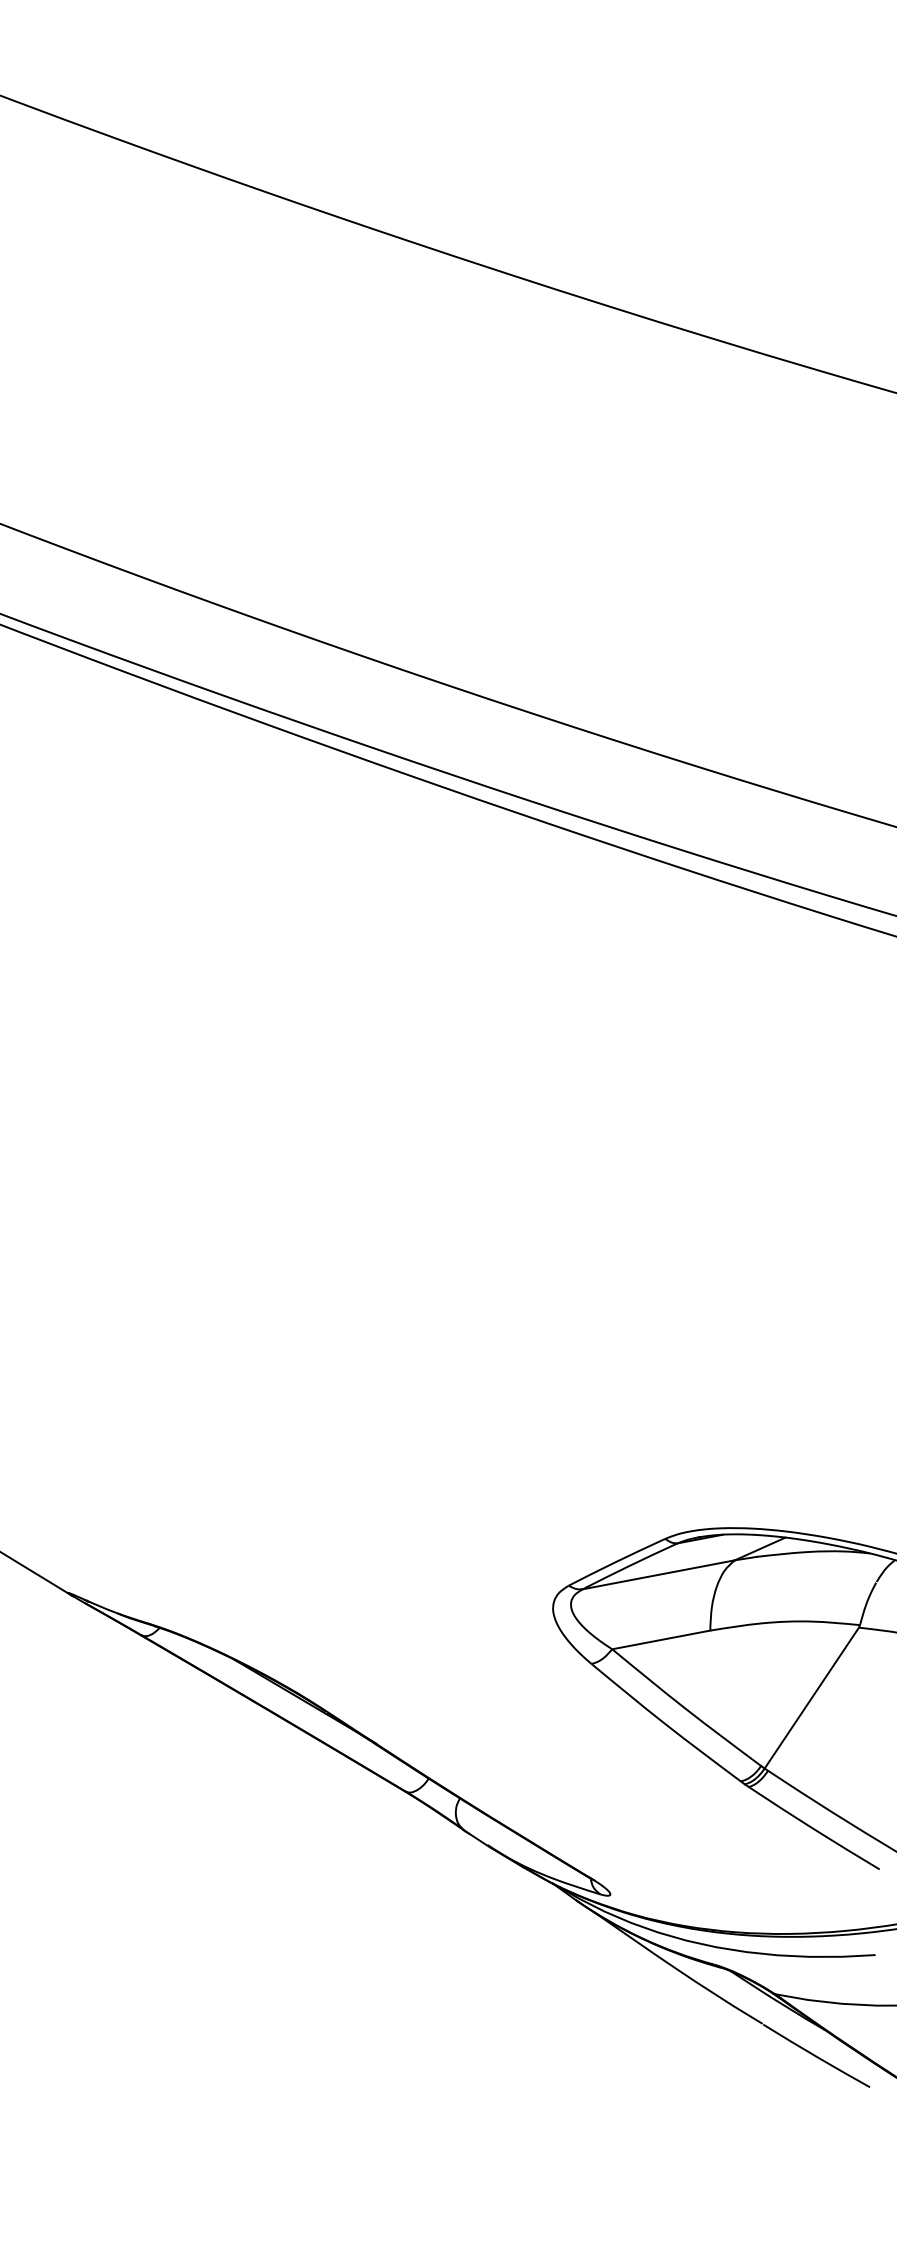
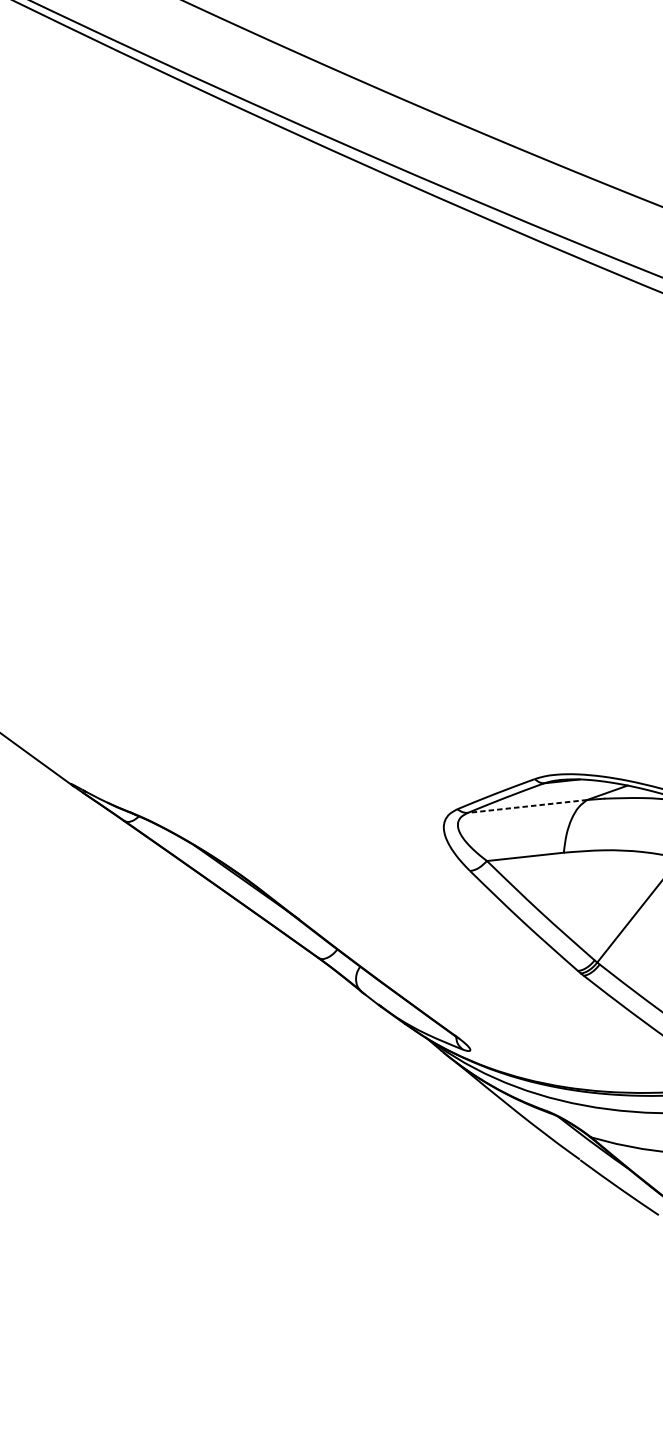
line: (658, 1574) -> (527, 806), solid -> dashed

